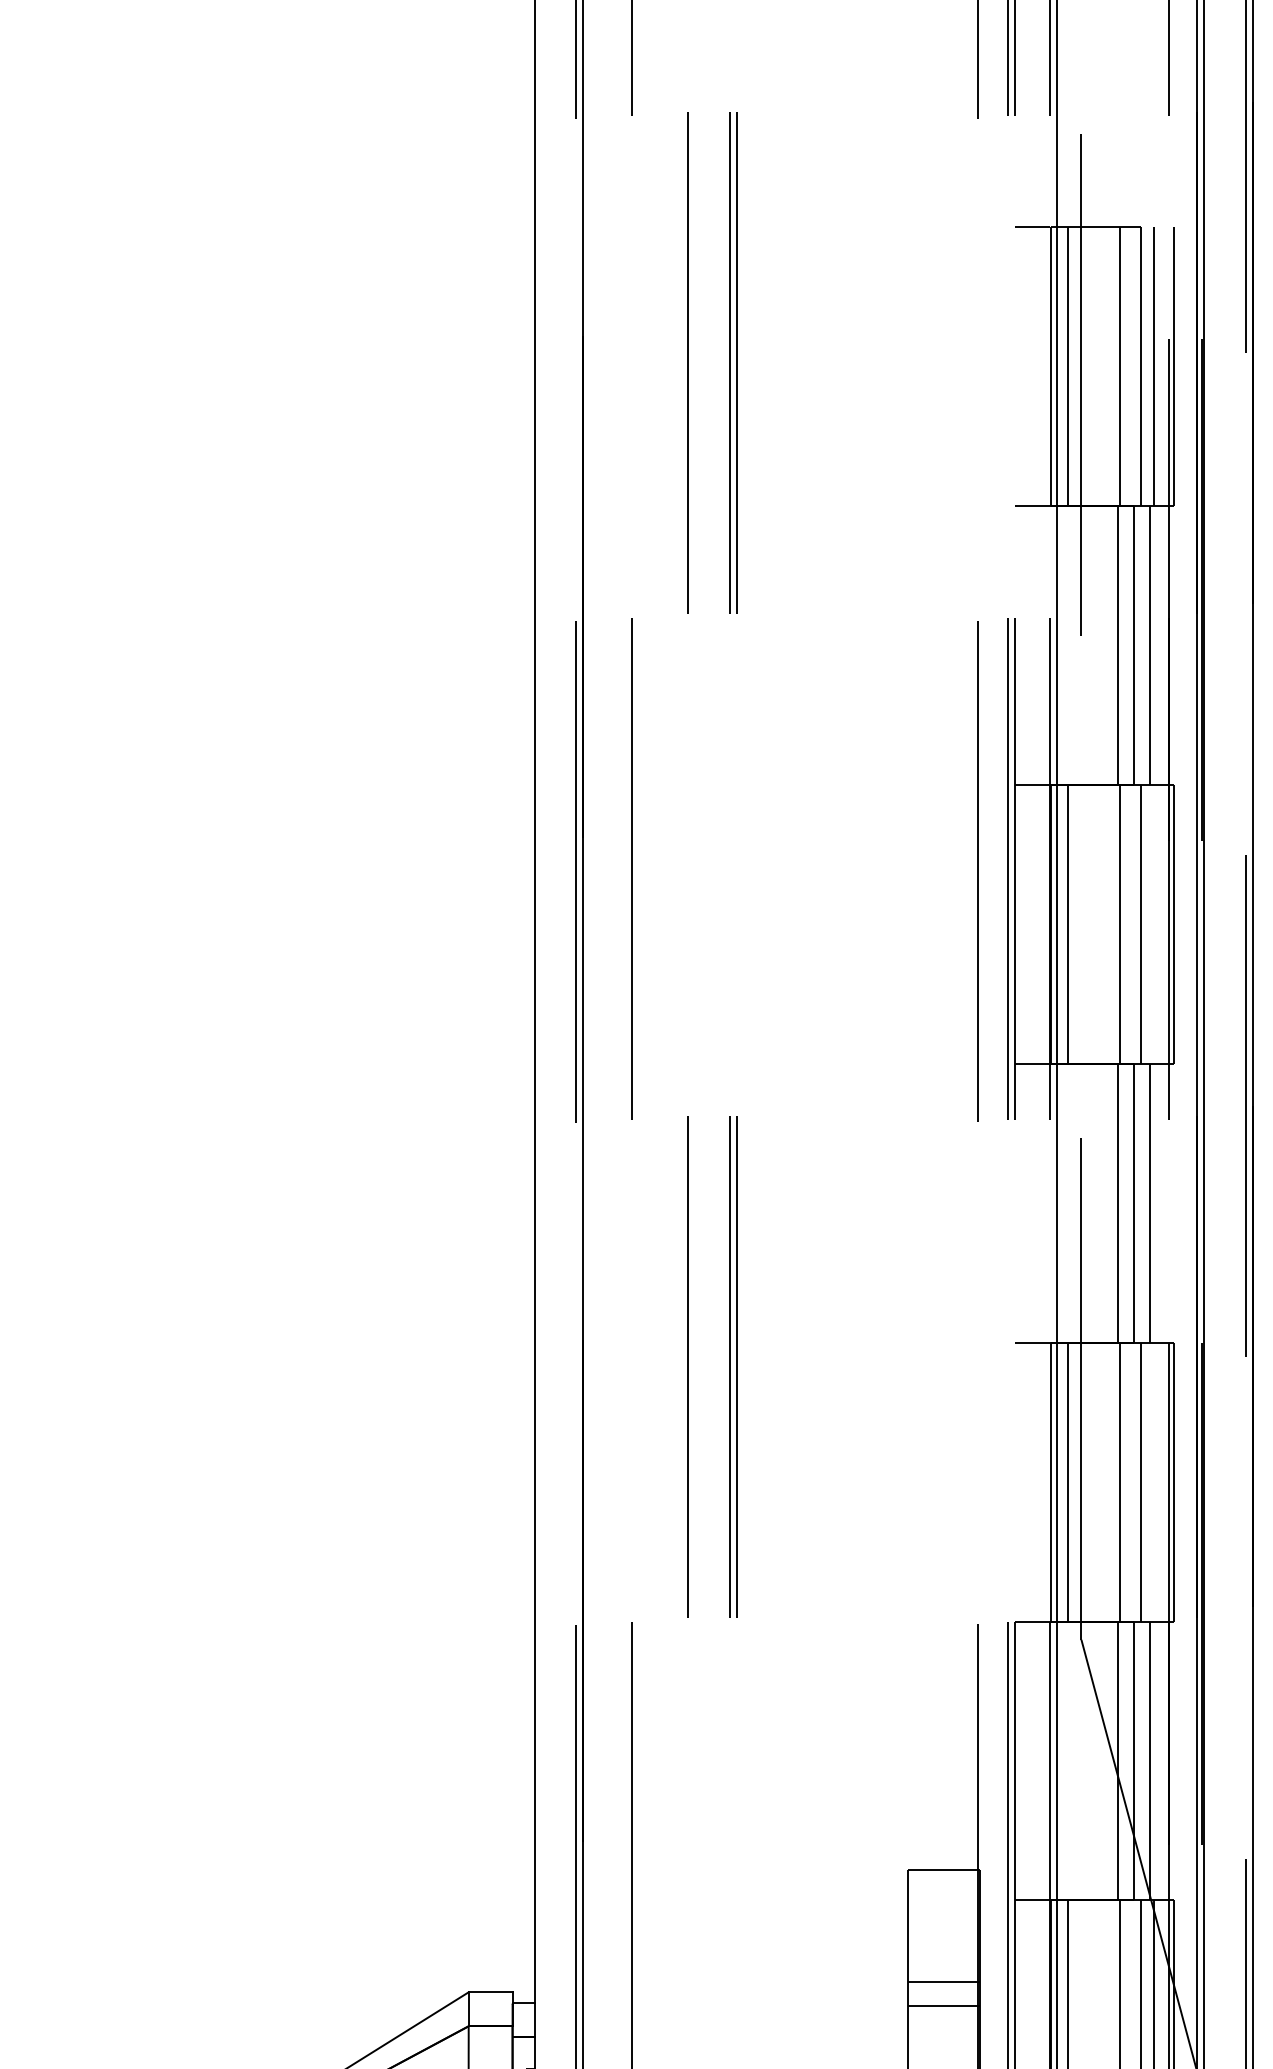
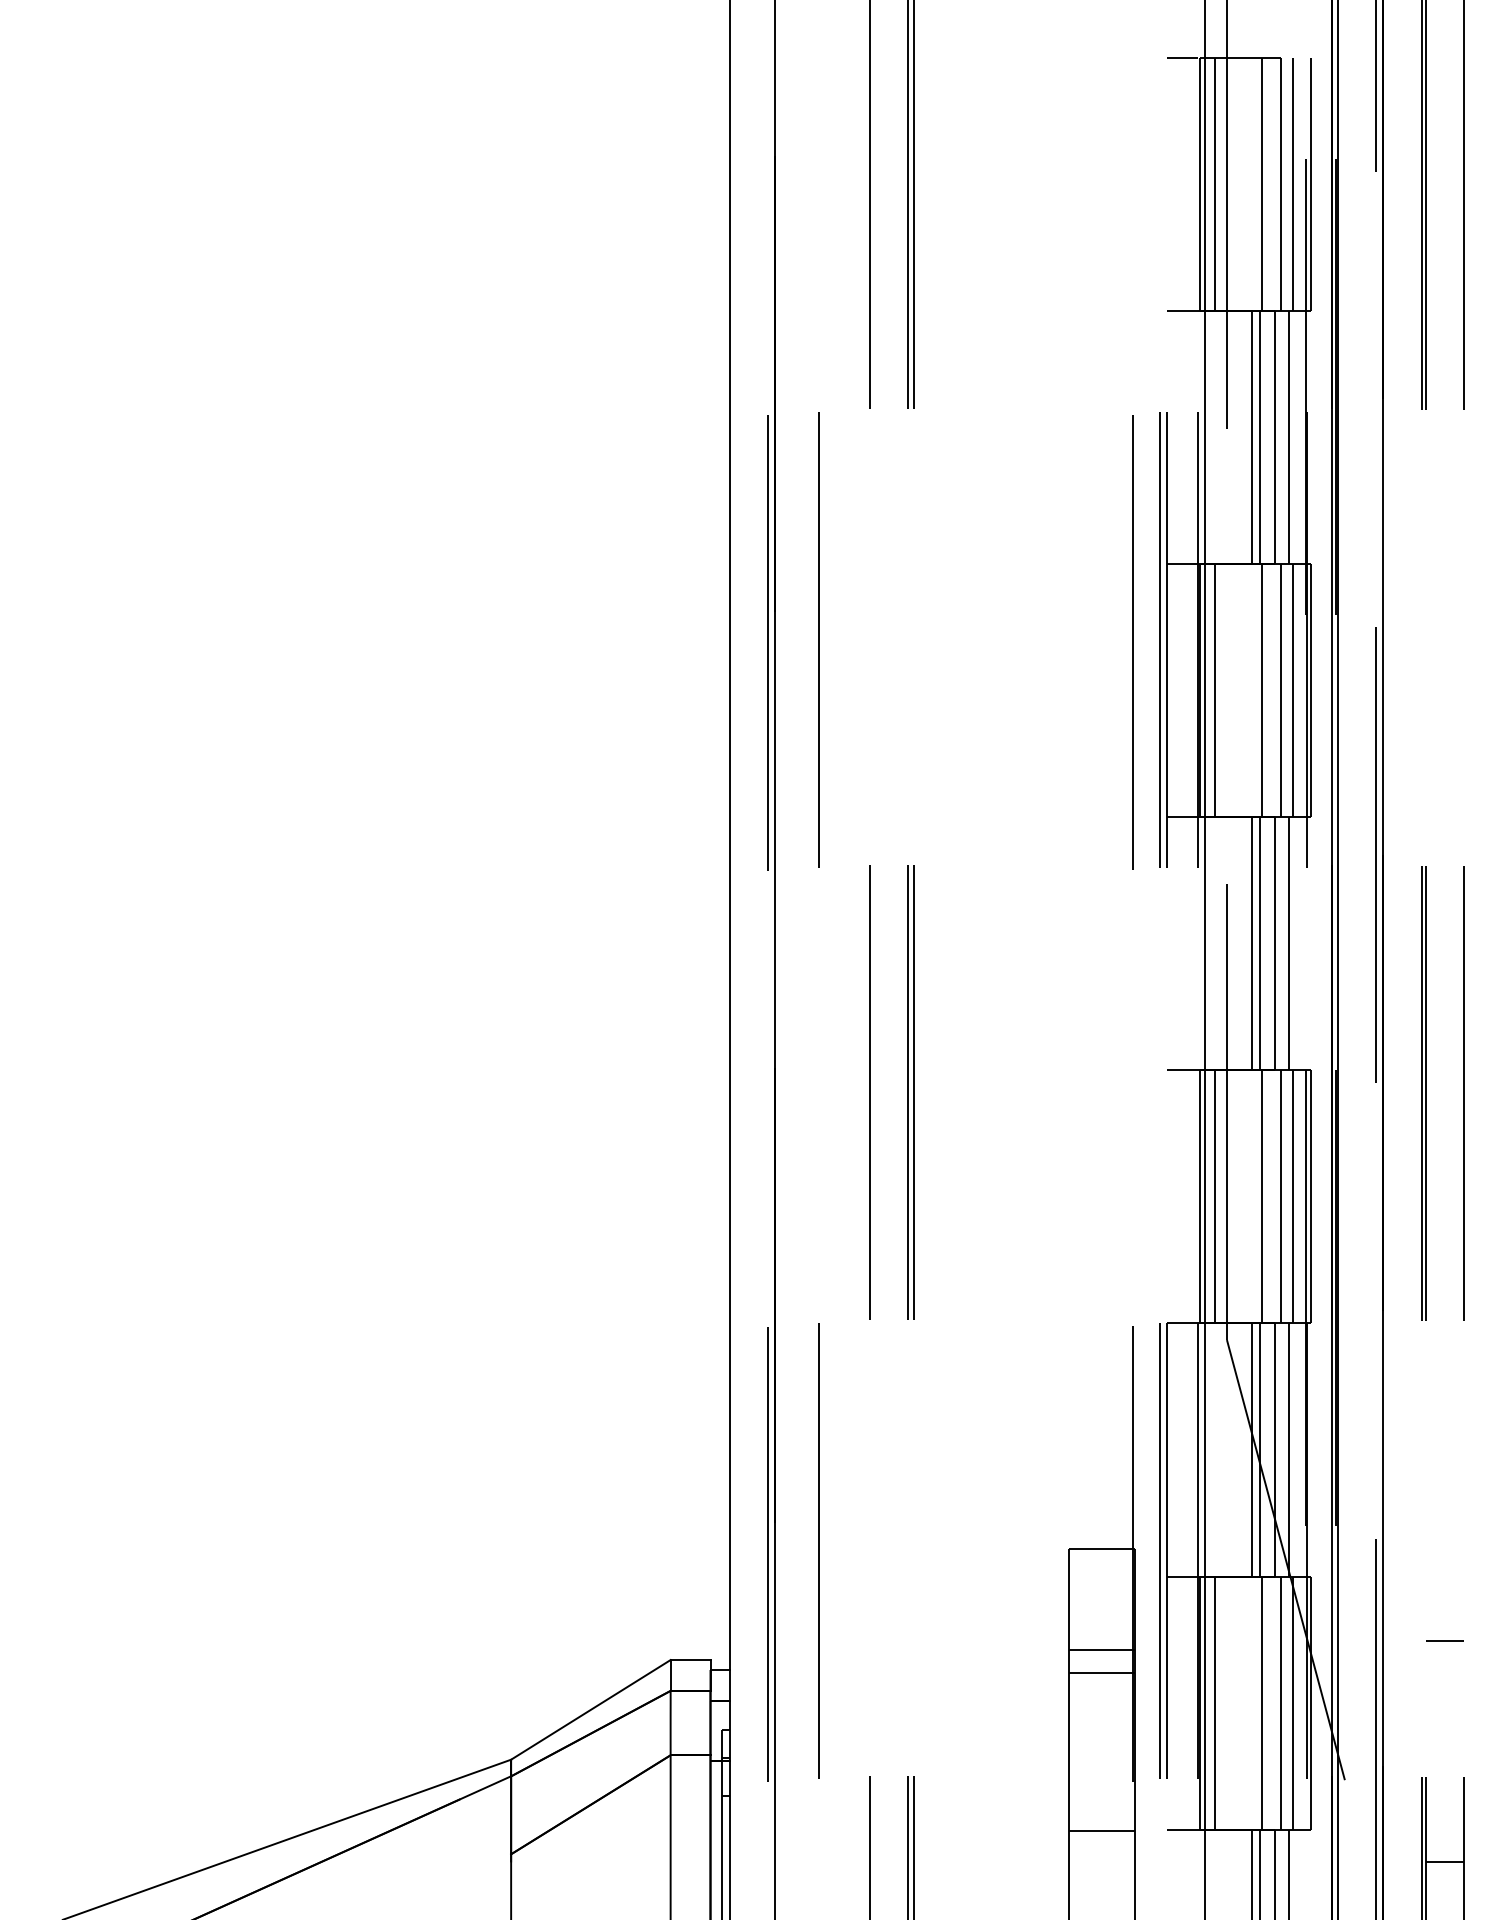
line: (1109, 644) -> (1252, 436), added
line: (1154, 924) -> (1293, 690), added
line: (1109, 1203) -> (1252, 943), added
line: (1154, 1481) -> (1293, 1196), added
line: (1109, 1760) -> (1252, 1449), added

